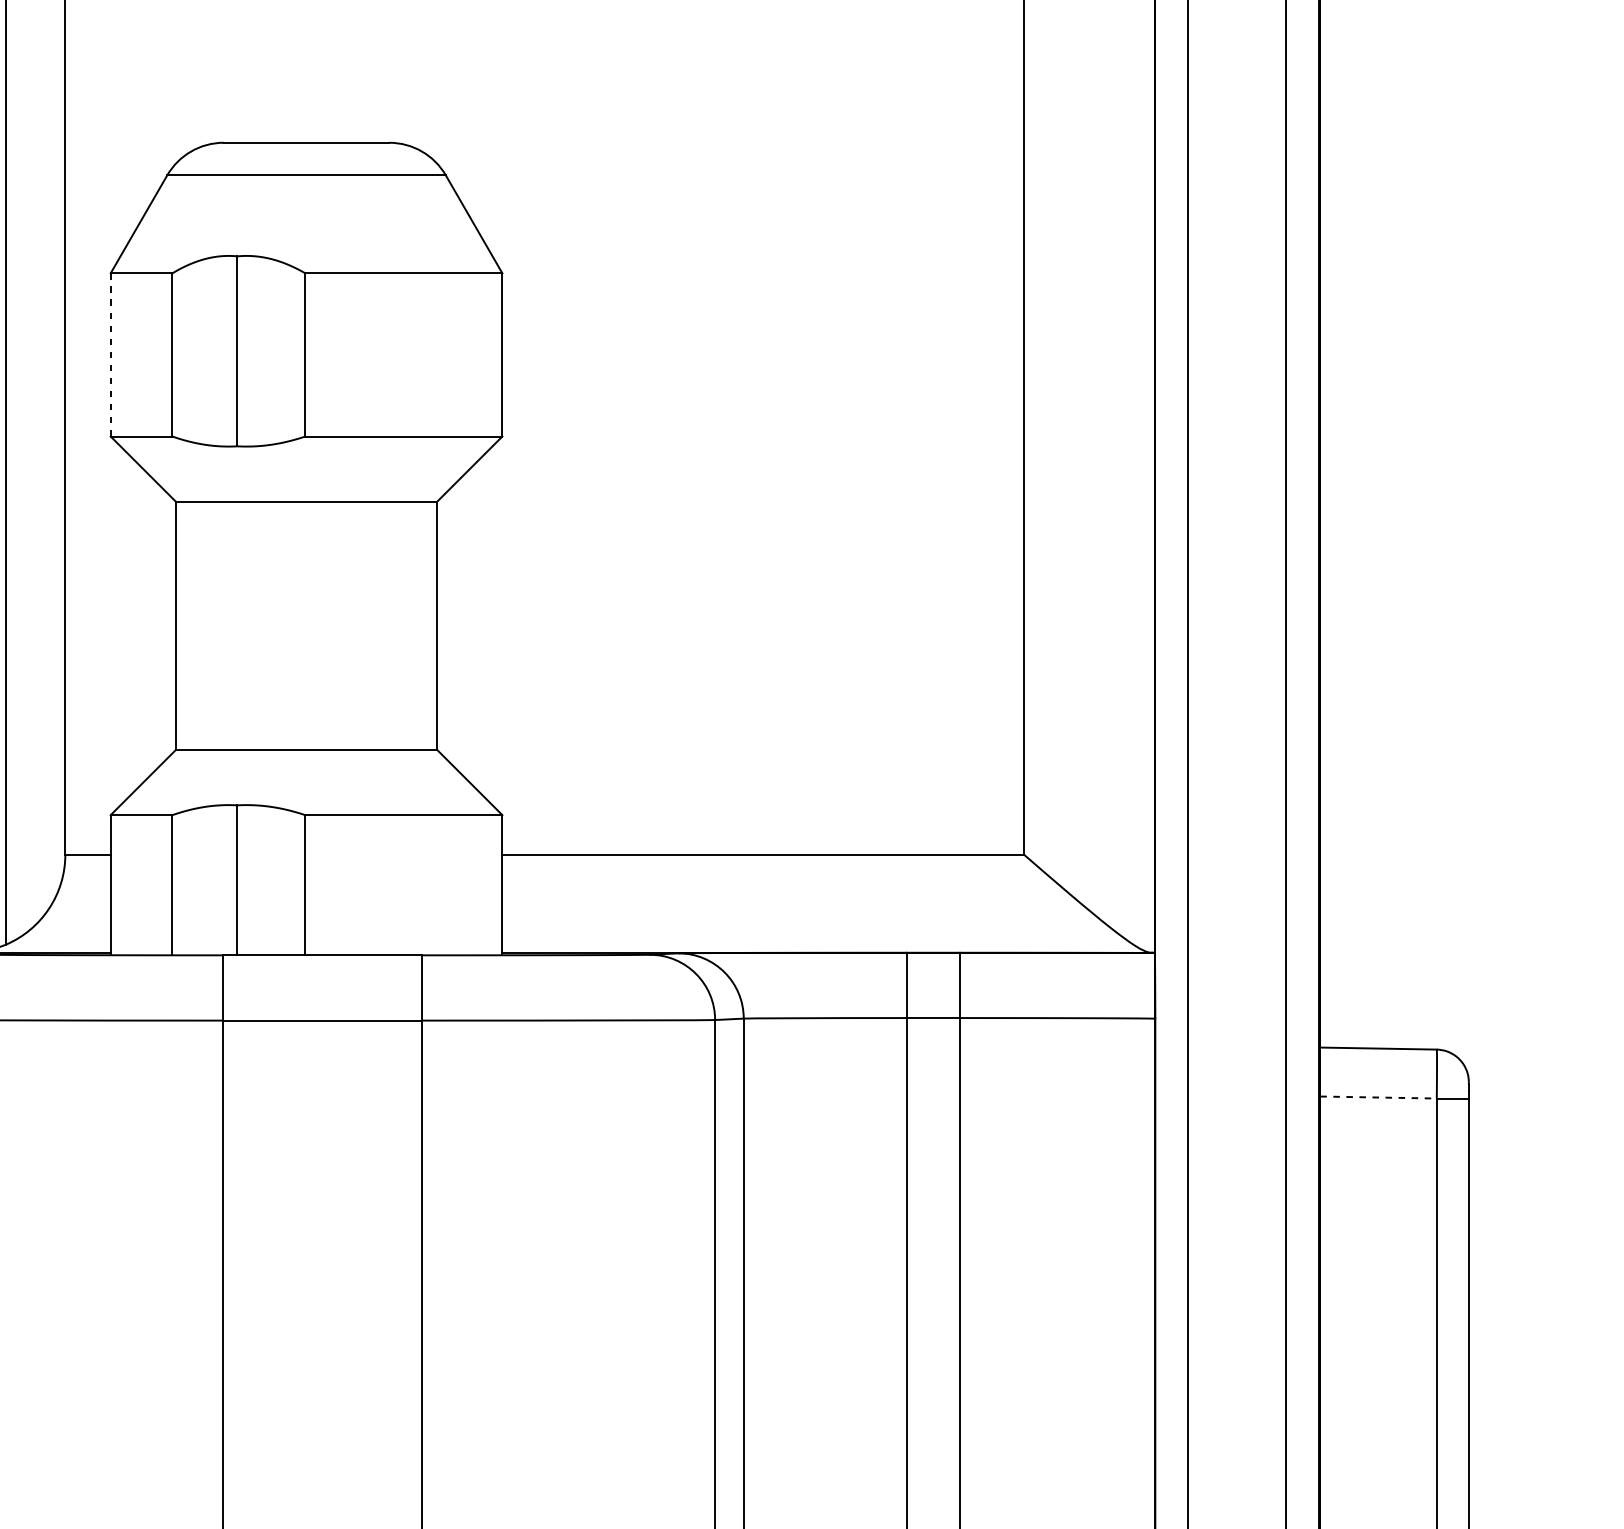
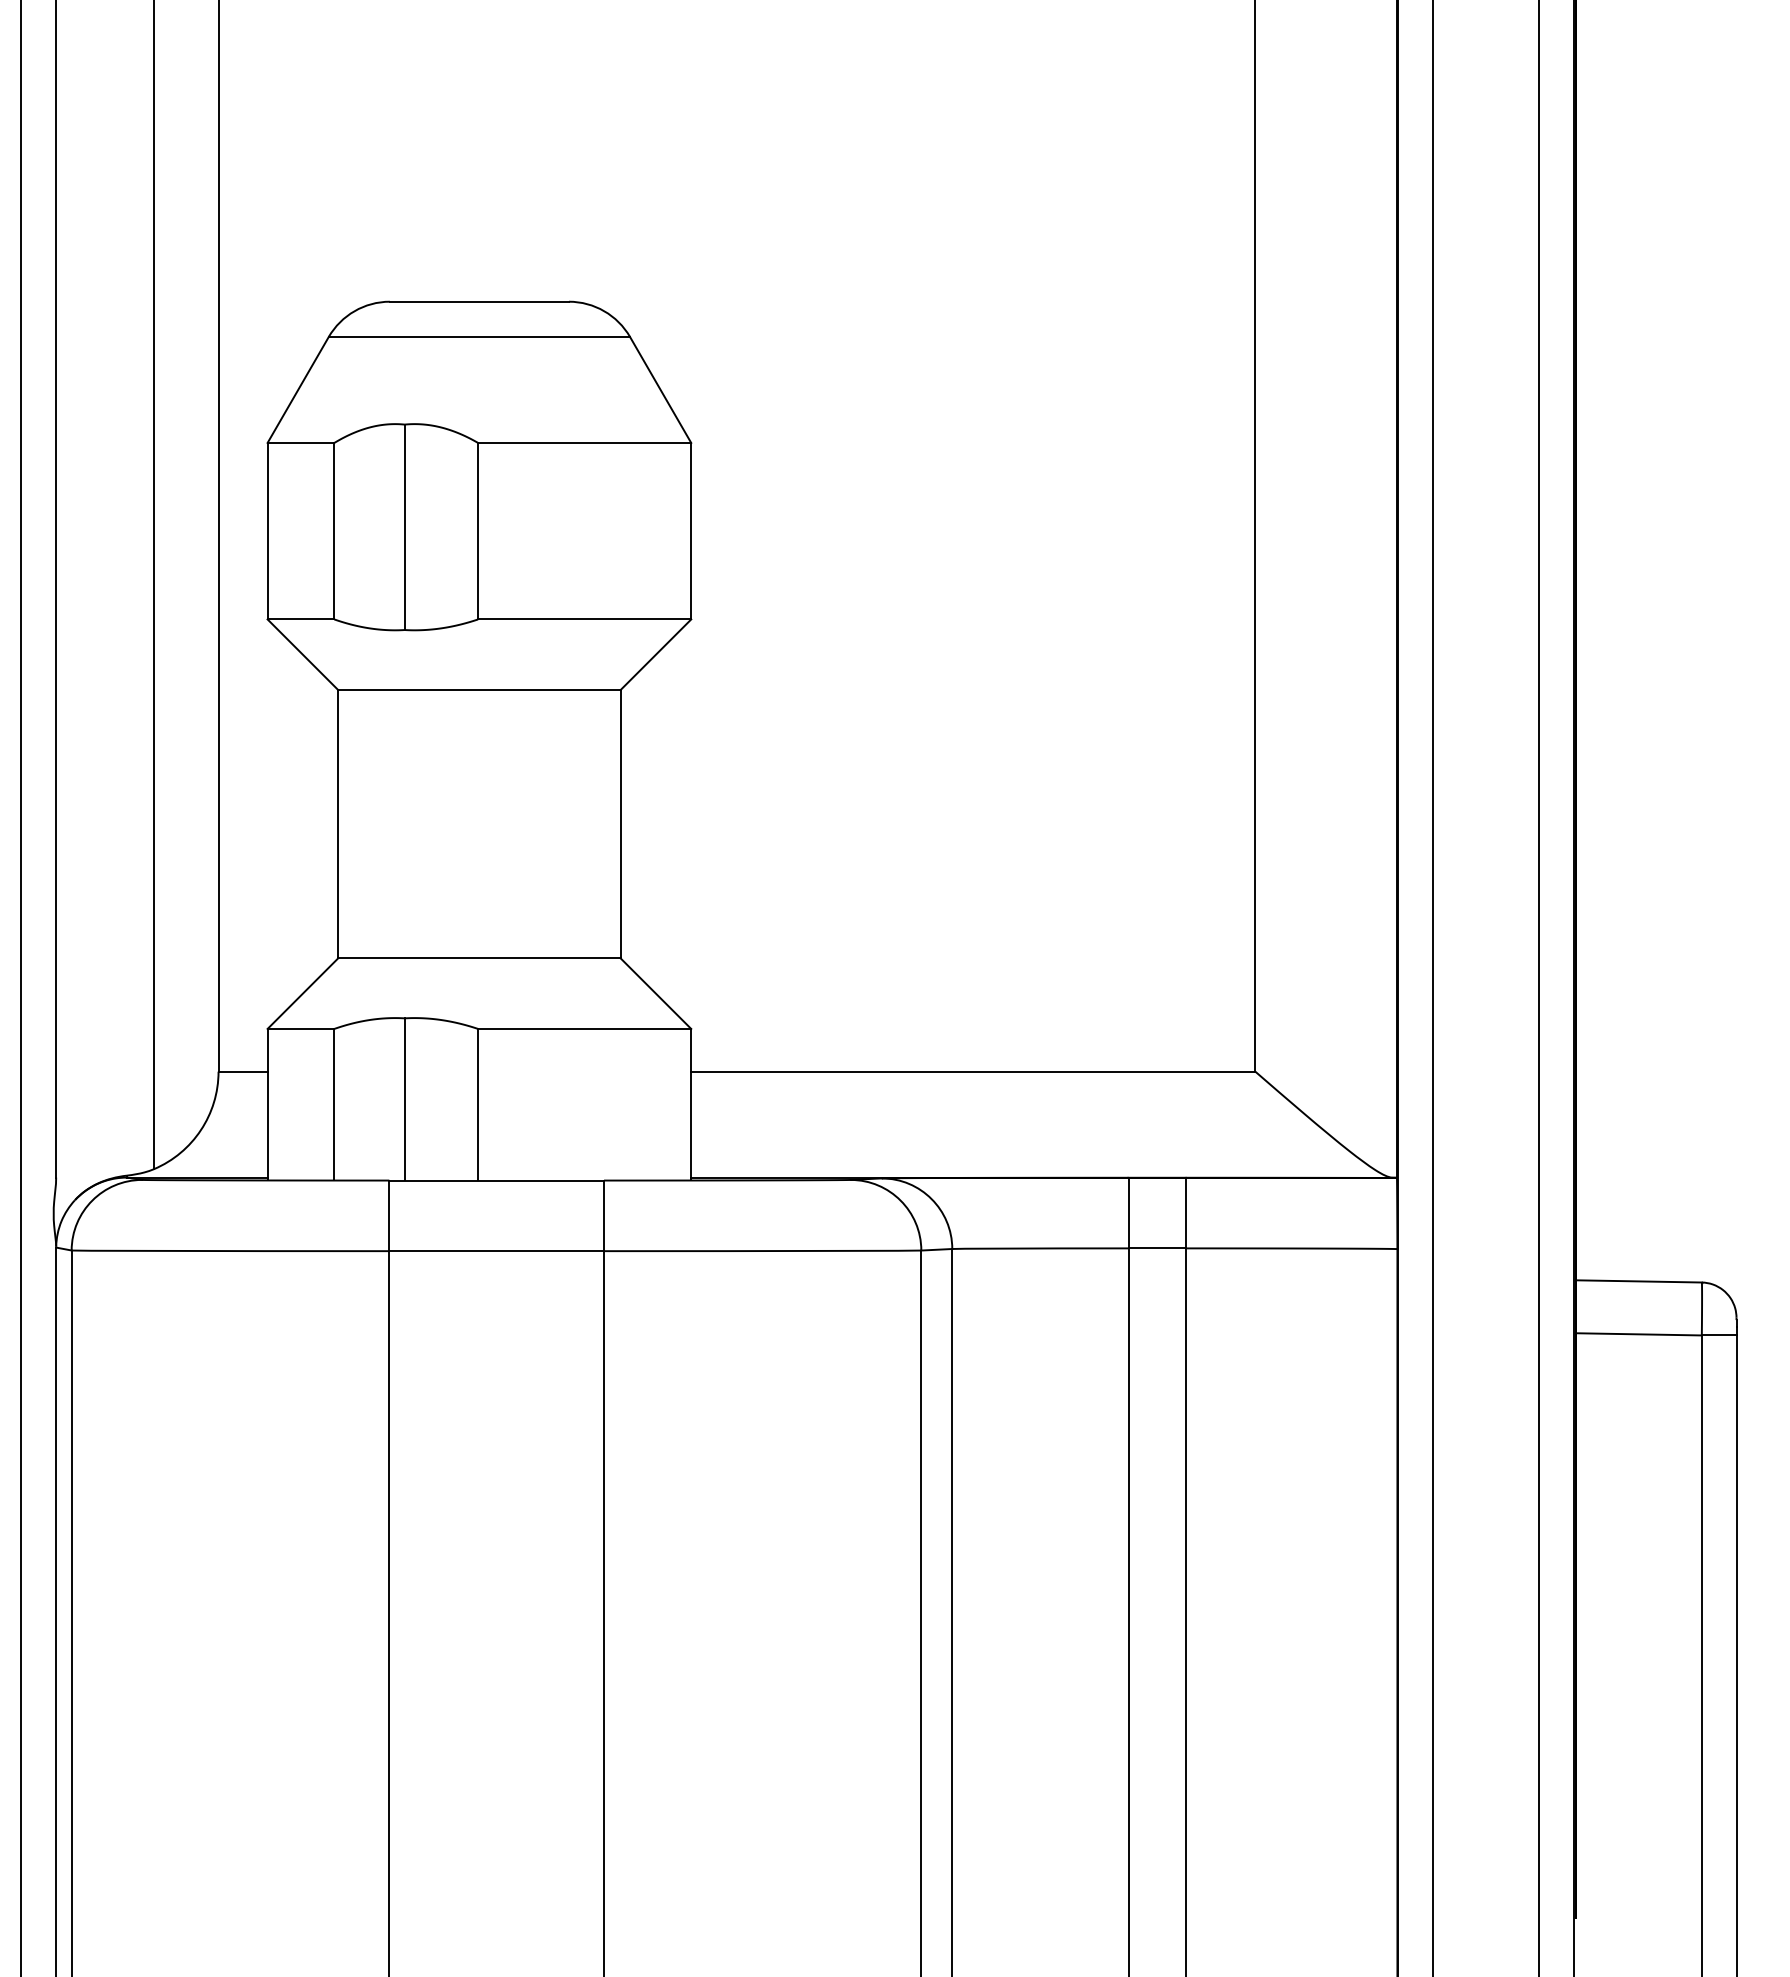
line: (110, 354) -> (267, 530), dashed -> solid
line: (1379, 1097) -> (1639, 1334), dashed -> solid

